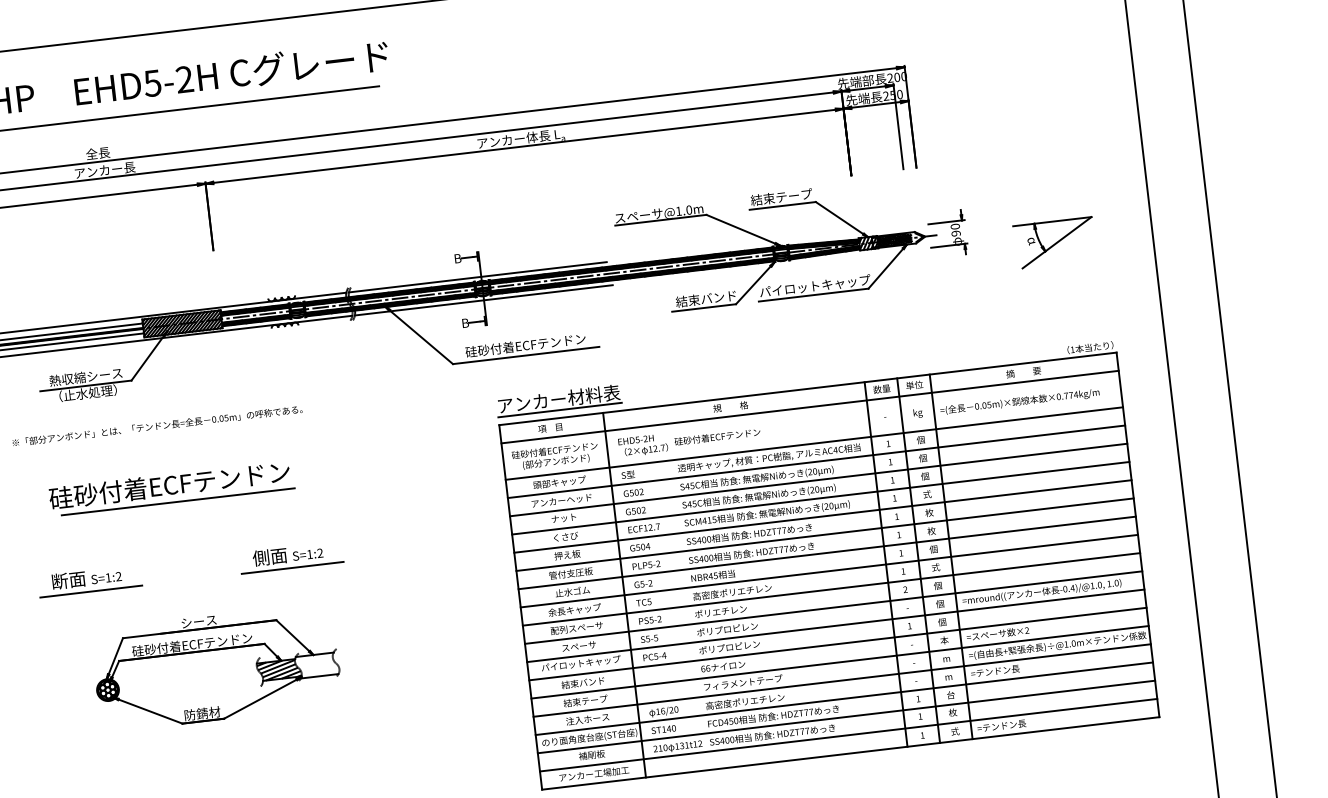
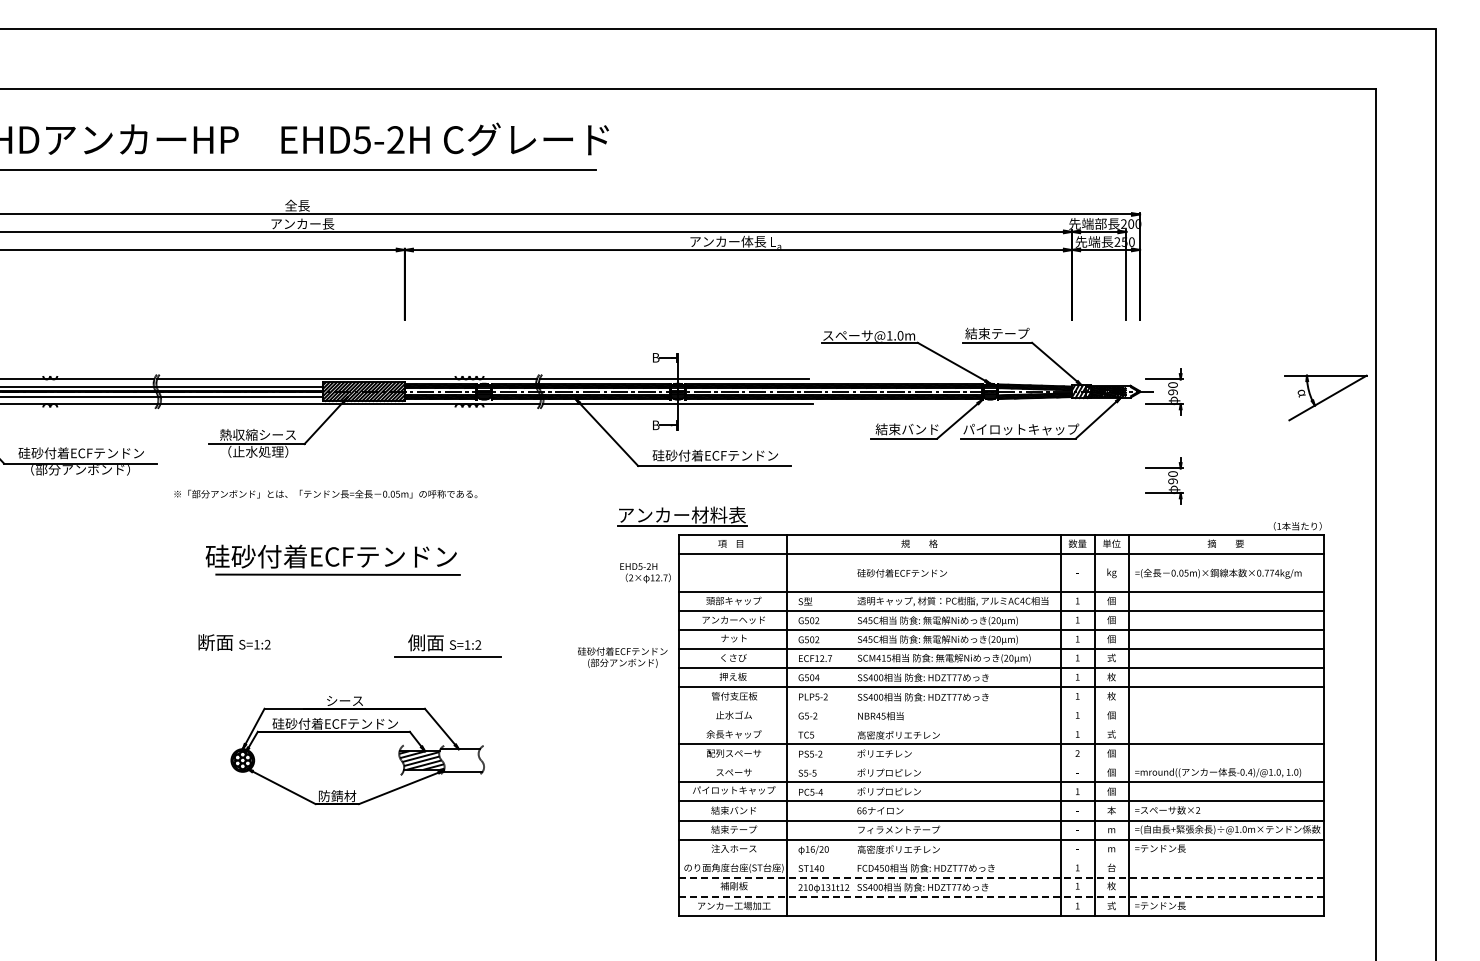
part: (1054, 242) -> (1325, 397), moved
part: (957, 318) -> (1164, 480), added
part: (559, 400) -> (682, 516), moved
text: (643, 445) -> (645, 573), moved
text: (555, 456) -> (622, 657), moved
line: (827, 553) -> (1001, 706), removed
line: (829, 571) -> (1001, 725), removed
line: (91, 591) -> (237, 656), removed
line: (833, 607) -> (1001, 763), removed
line: (844, 698) -> (1001, 858), removed
line: (846, 716) -> (1001, 877), solid -> dashed
line: (848, 734) -> (1001, 896), solid -> dashed

